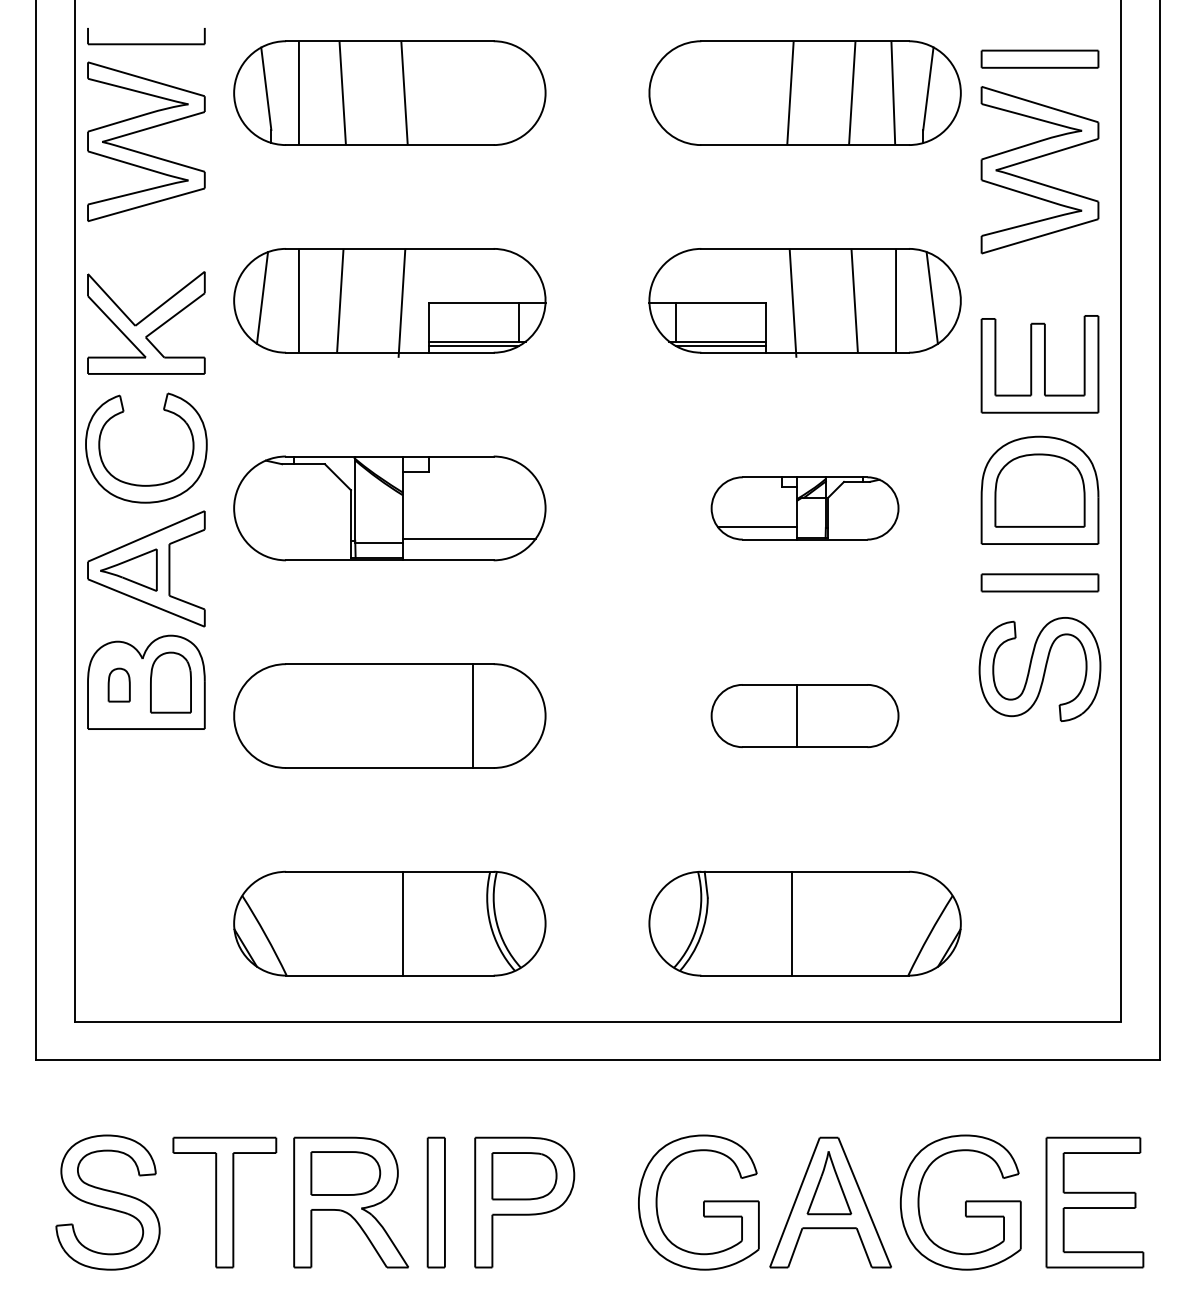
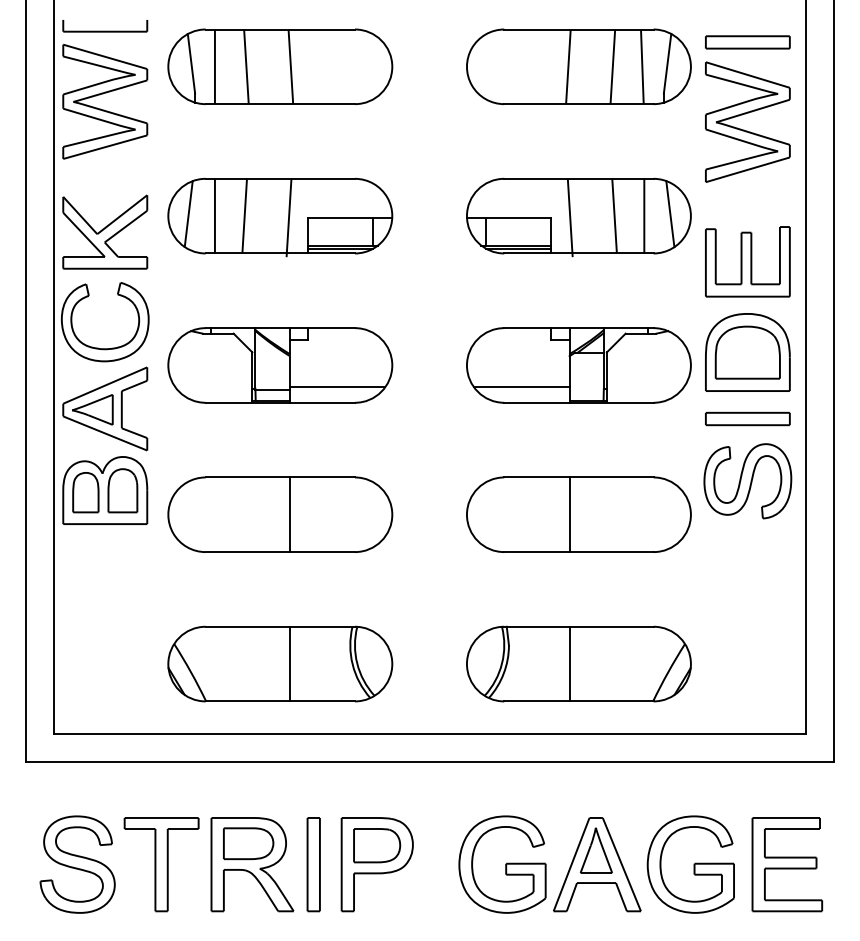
part: (804, 508) -> (578, 365), size x1.67
part: (118, 684) -> (85, 492), size x1.67
line: (472, 715) -> (289, 514), moved
part: (804, 715) -> (578, 514), size x1.67

